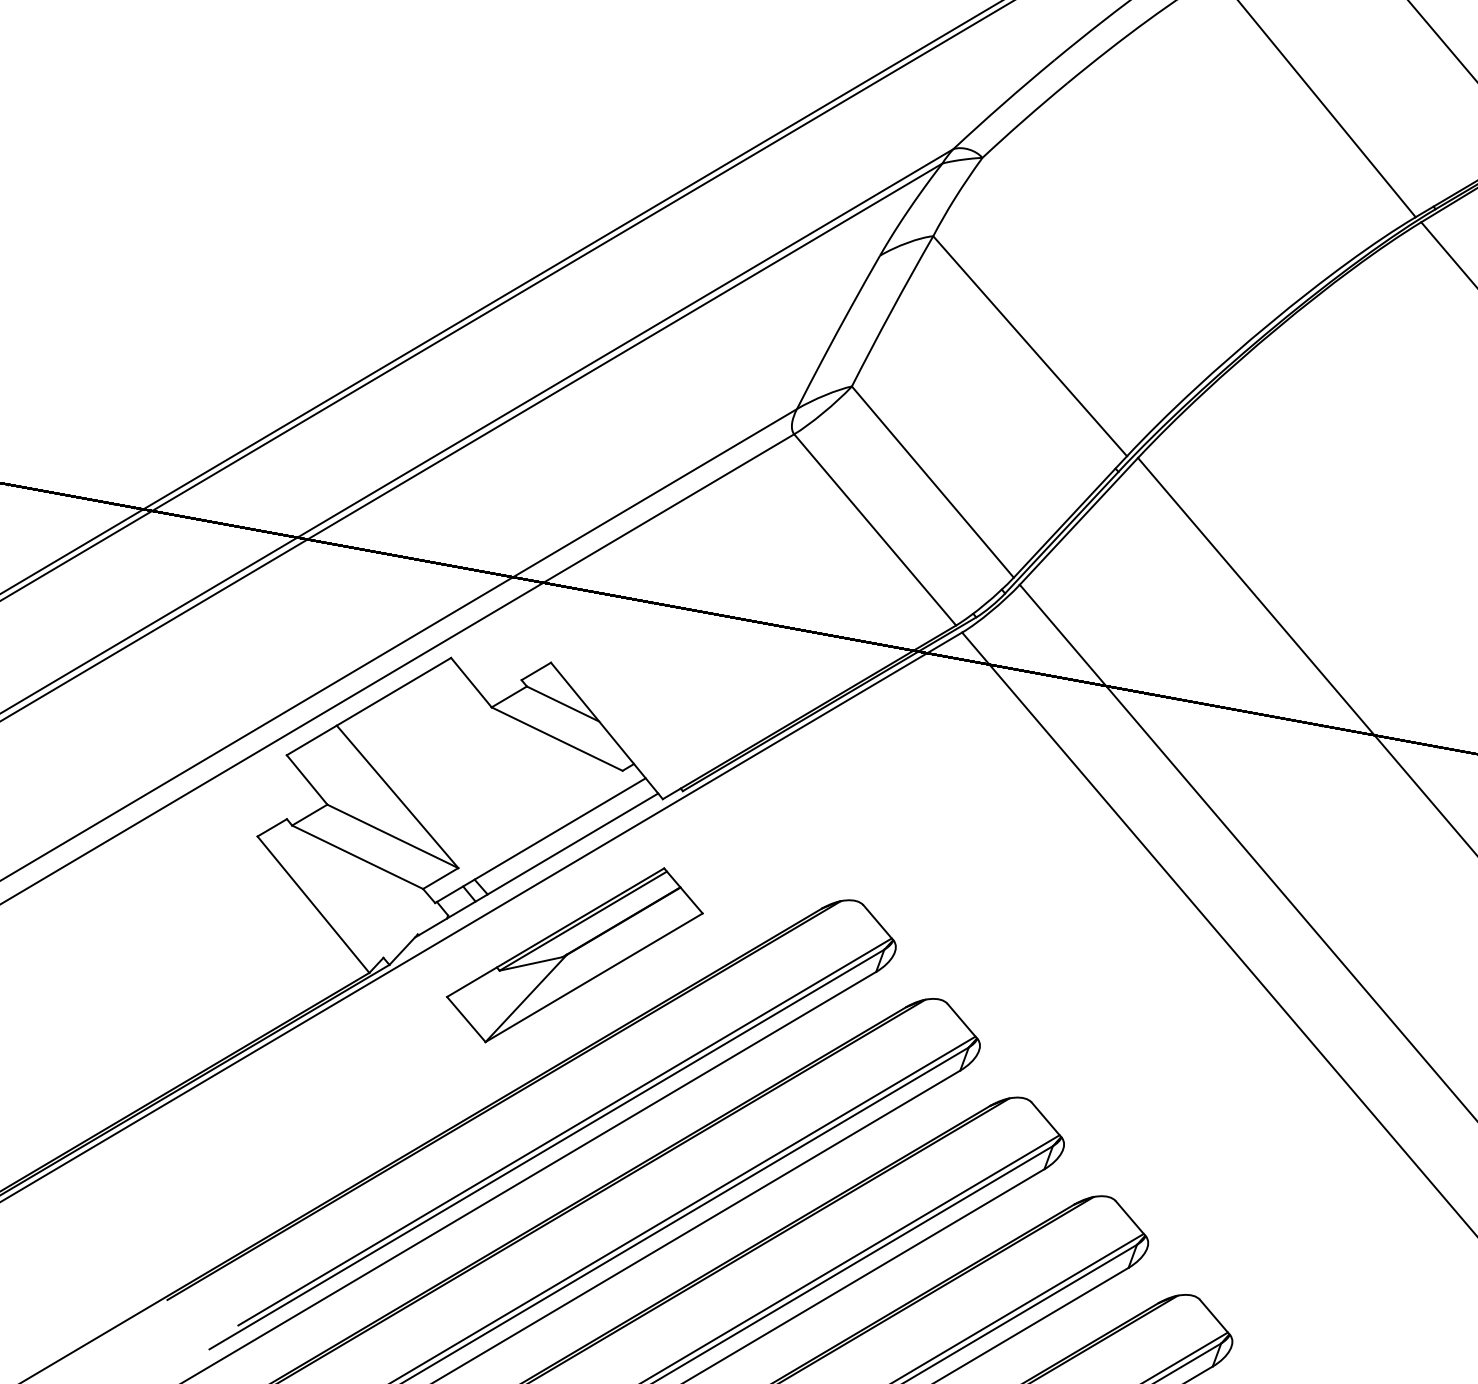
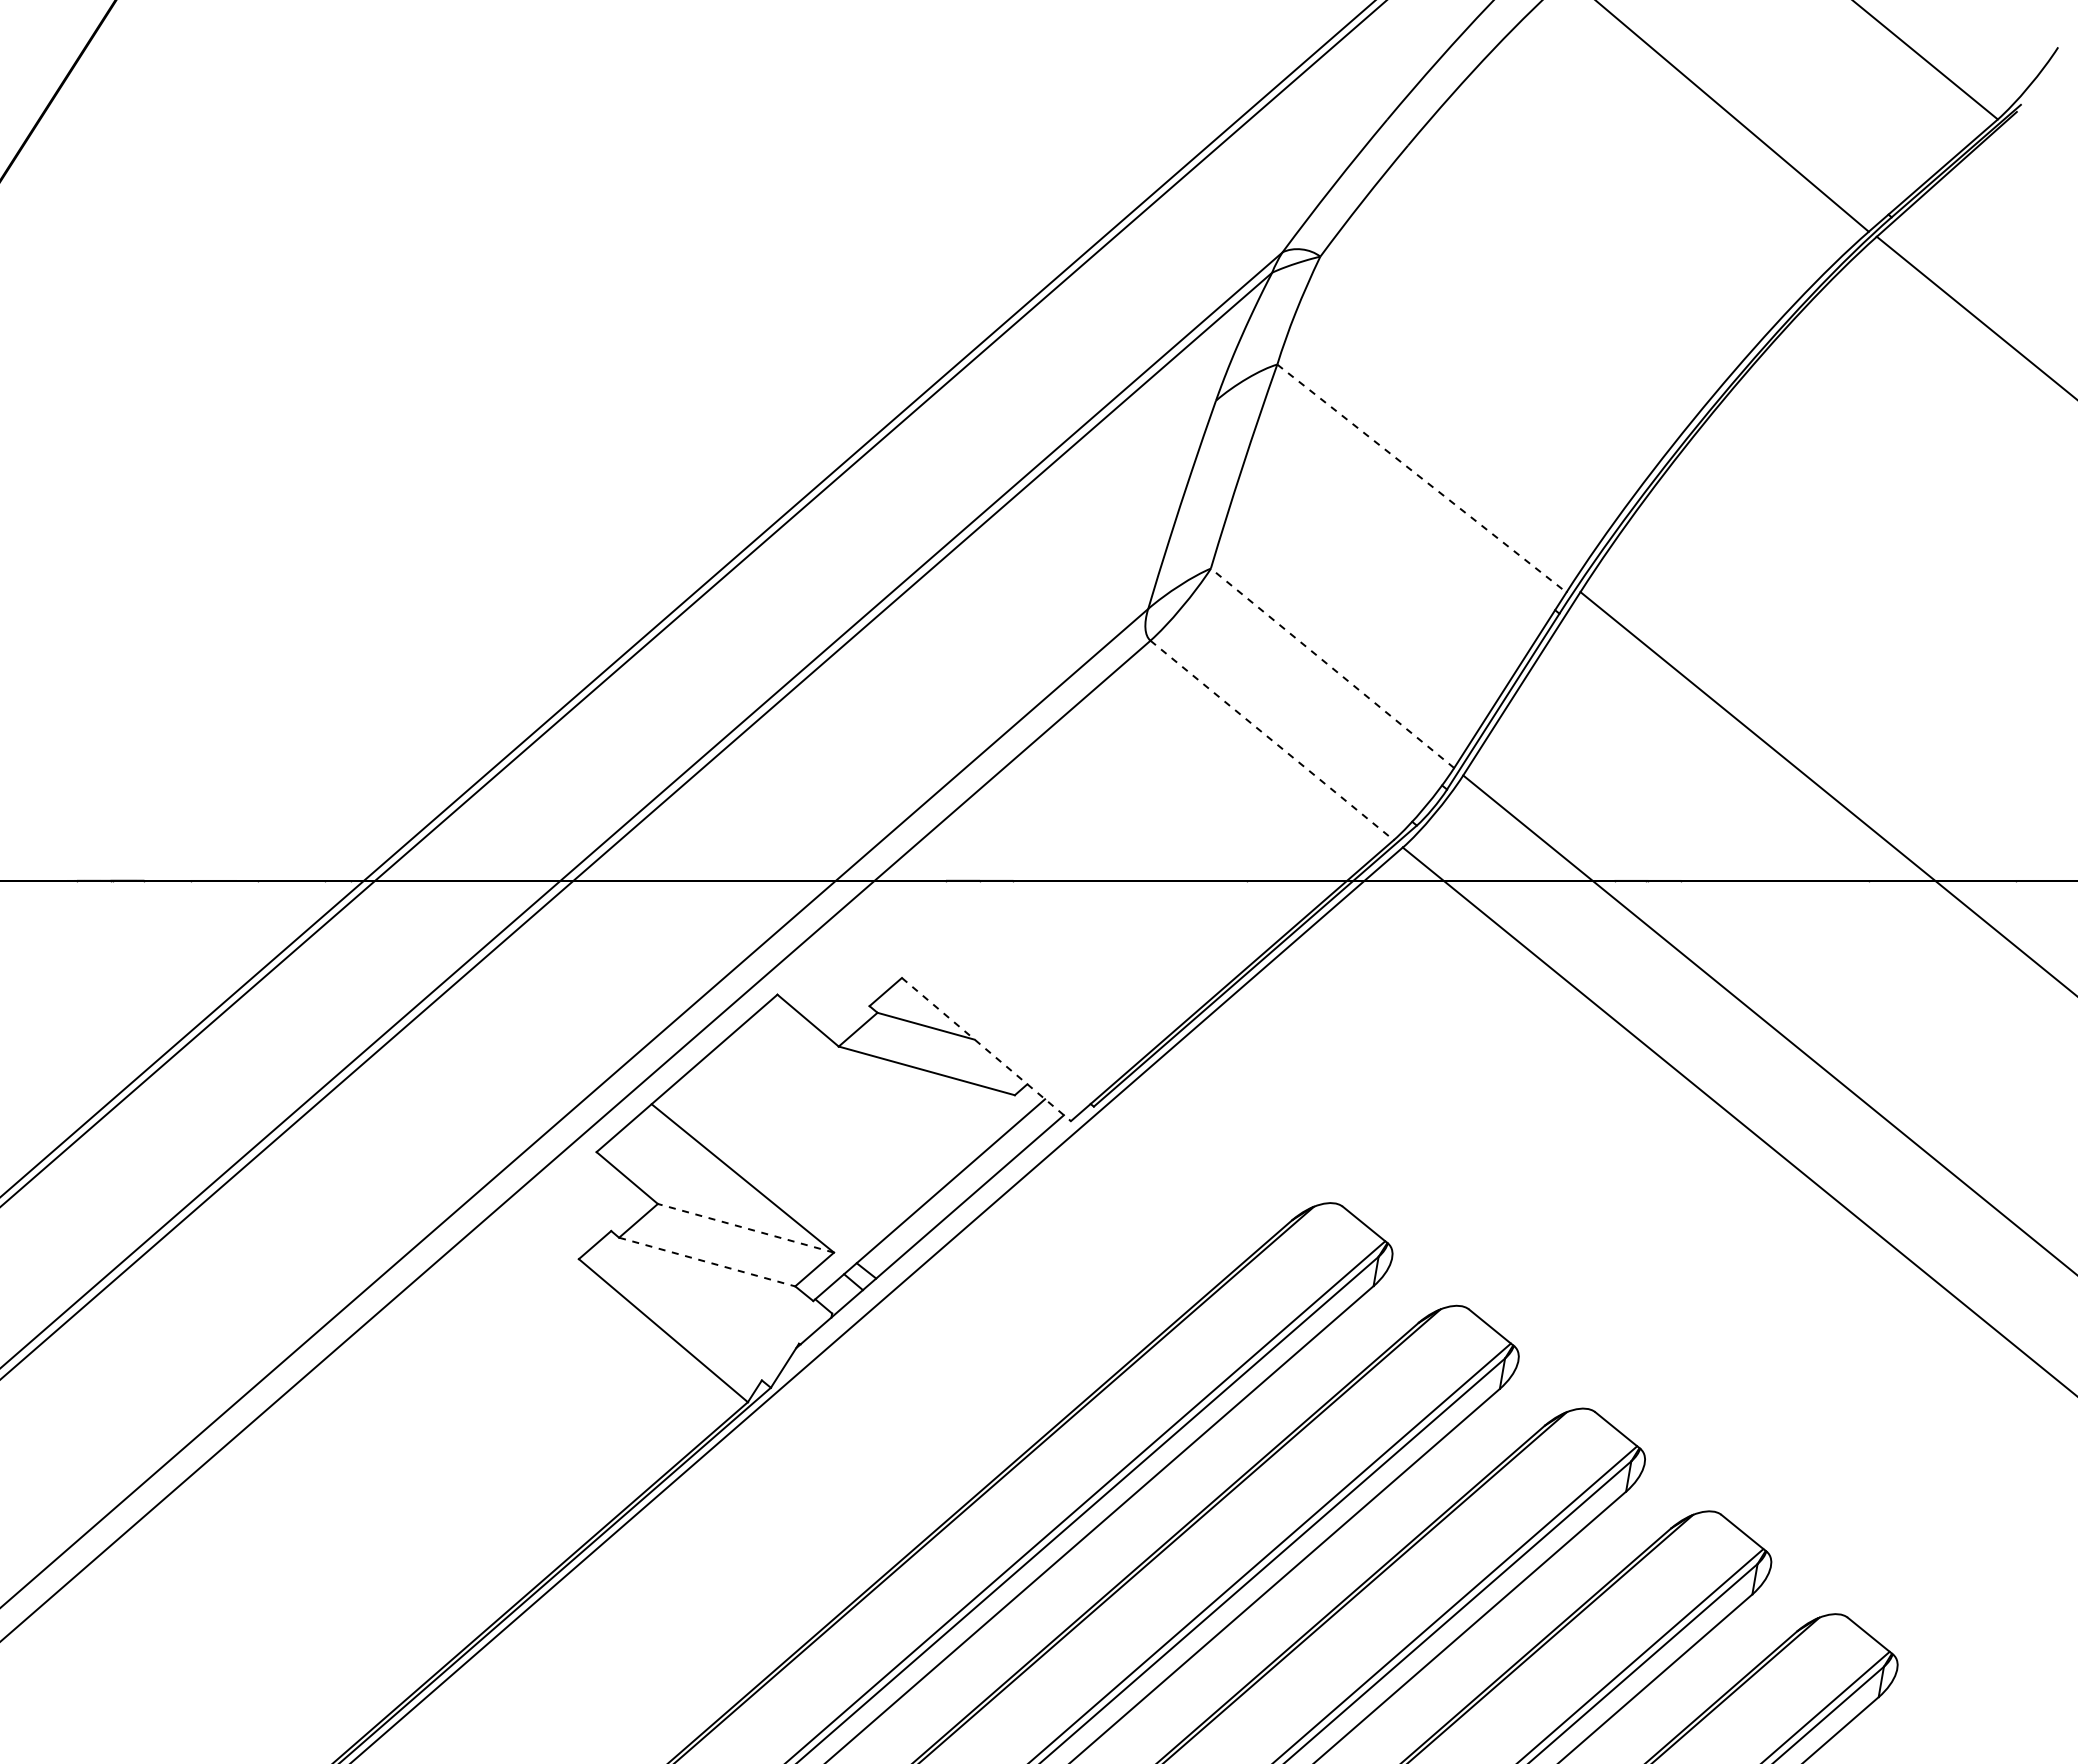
line: (1030, 346) -> (1422, 478), solid -> dashed
line: (932, 482) -> (1332, 668), solid -> dashed
line: (875, 529) -> (1272, 740), solid -> dashed
line: (606, 730) -> (986, 1049), solid -> dashed
line: (392, 836) -> (745, 1228), solid -> dashed
line: (357, 857) -> (707, 1262), solid -> dashed
part: (574, 954) -> (997, 1333), removed

